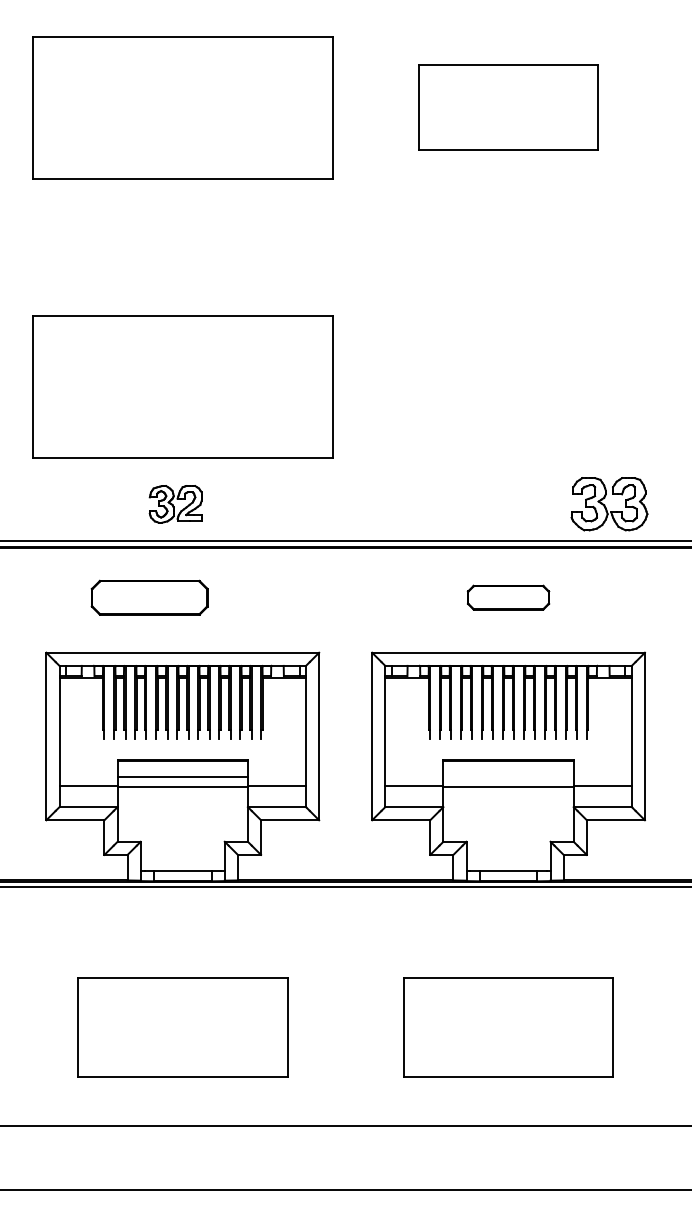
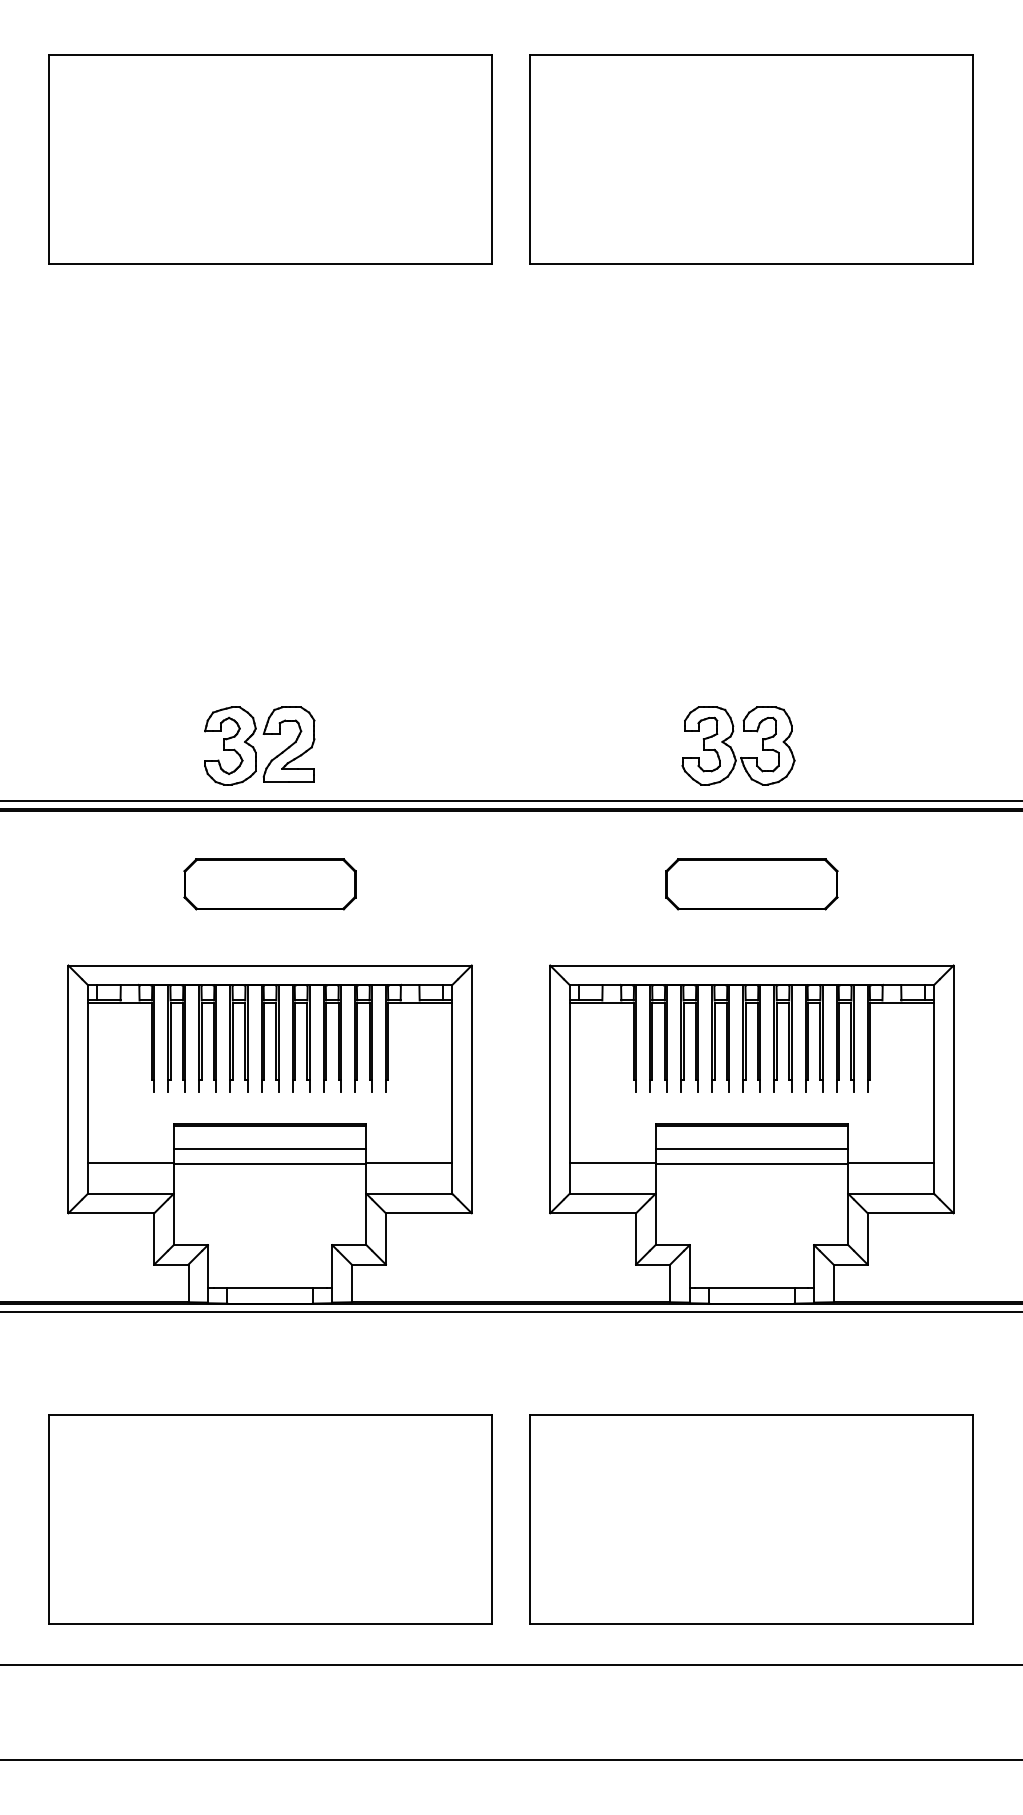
part: (508, 107) -> (751, 159), size x1.67
part: (182, 386) -> (269, 571), removed
part: (175, 504) -> (259, 746), size x1.43
part: (609, 504) -> (738, 746), moved
part: (149, 597) -> (269, 883), moved
part: (508, 597) -> (751, 883), size x1.43
line: (508, 776) -> (751, 1148), added
part: (182, 1026) -> (269, 1518), size x1.43
part: (508, 1026) -> (751, 1518), size x1.43

